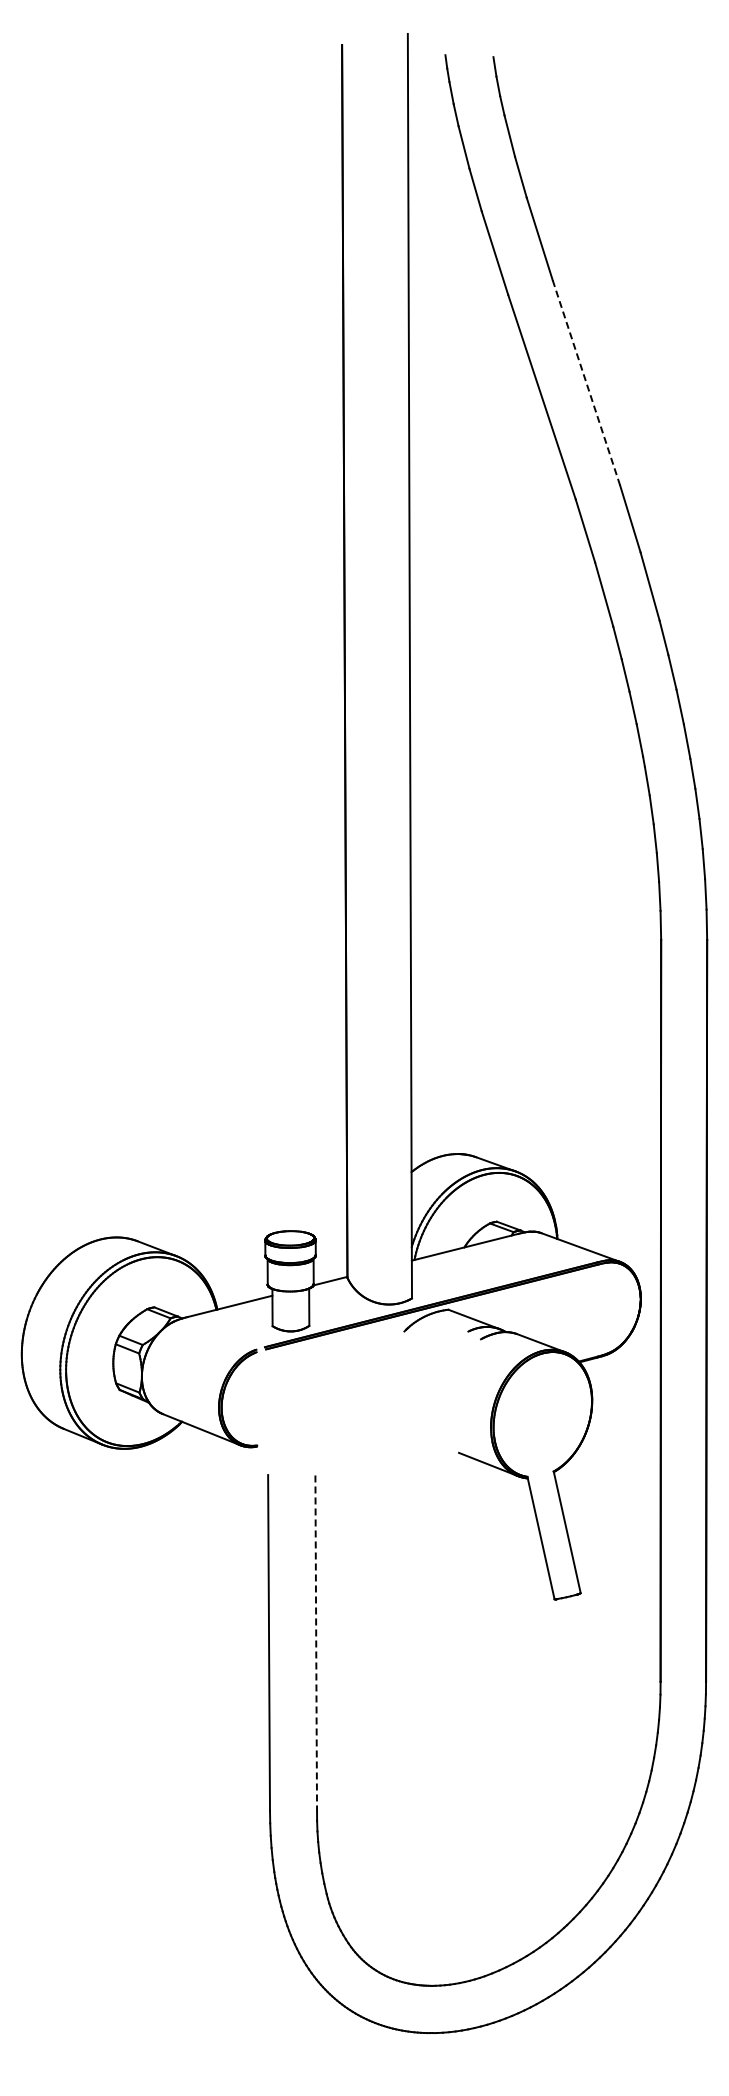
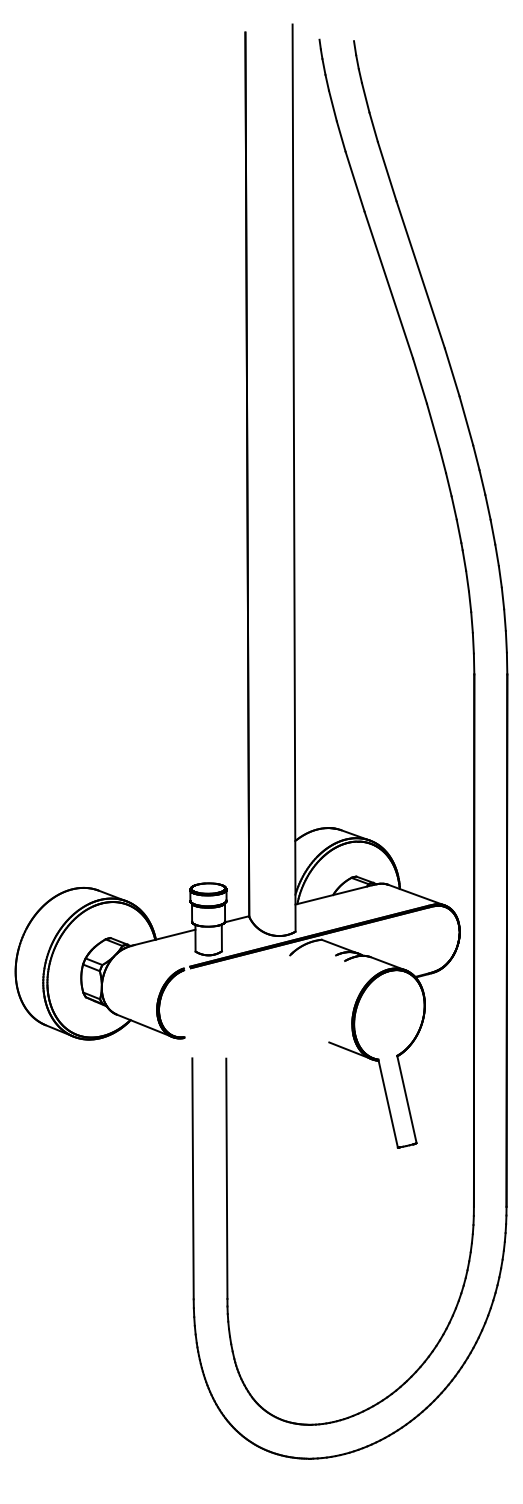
line: (586, 382) -> (420, 274), dashed -> solid
line: (316, 1643) -> (227, 1179), dashed -> solid

